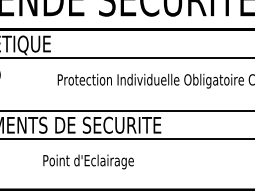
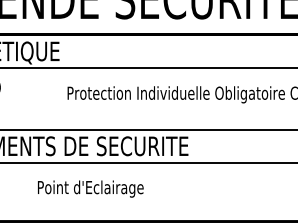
text: (88, 161) -> (90, 188), moved

